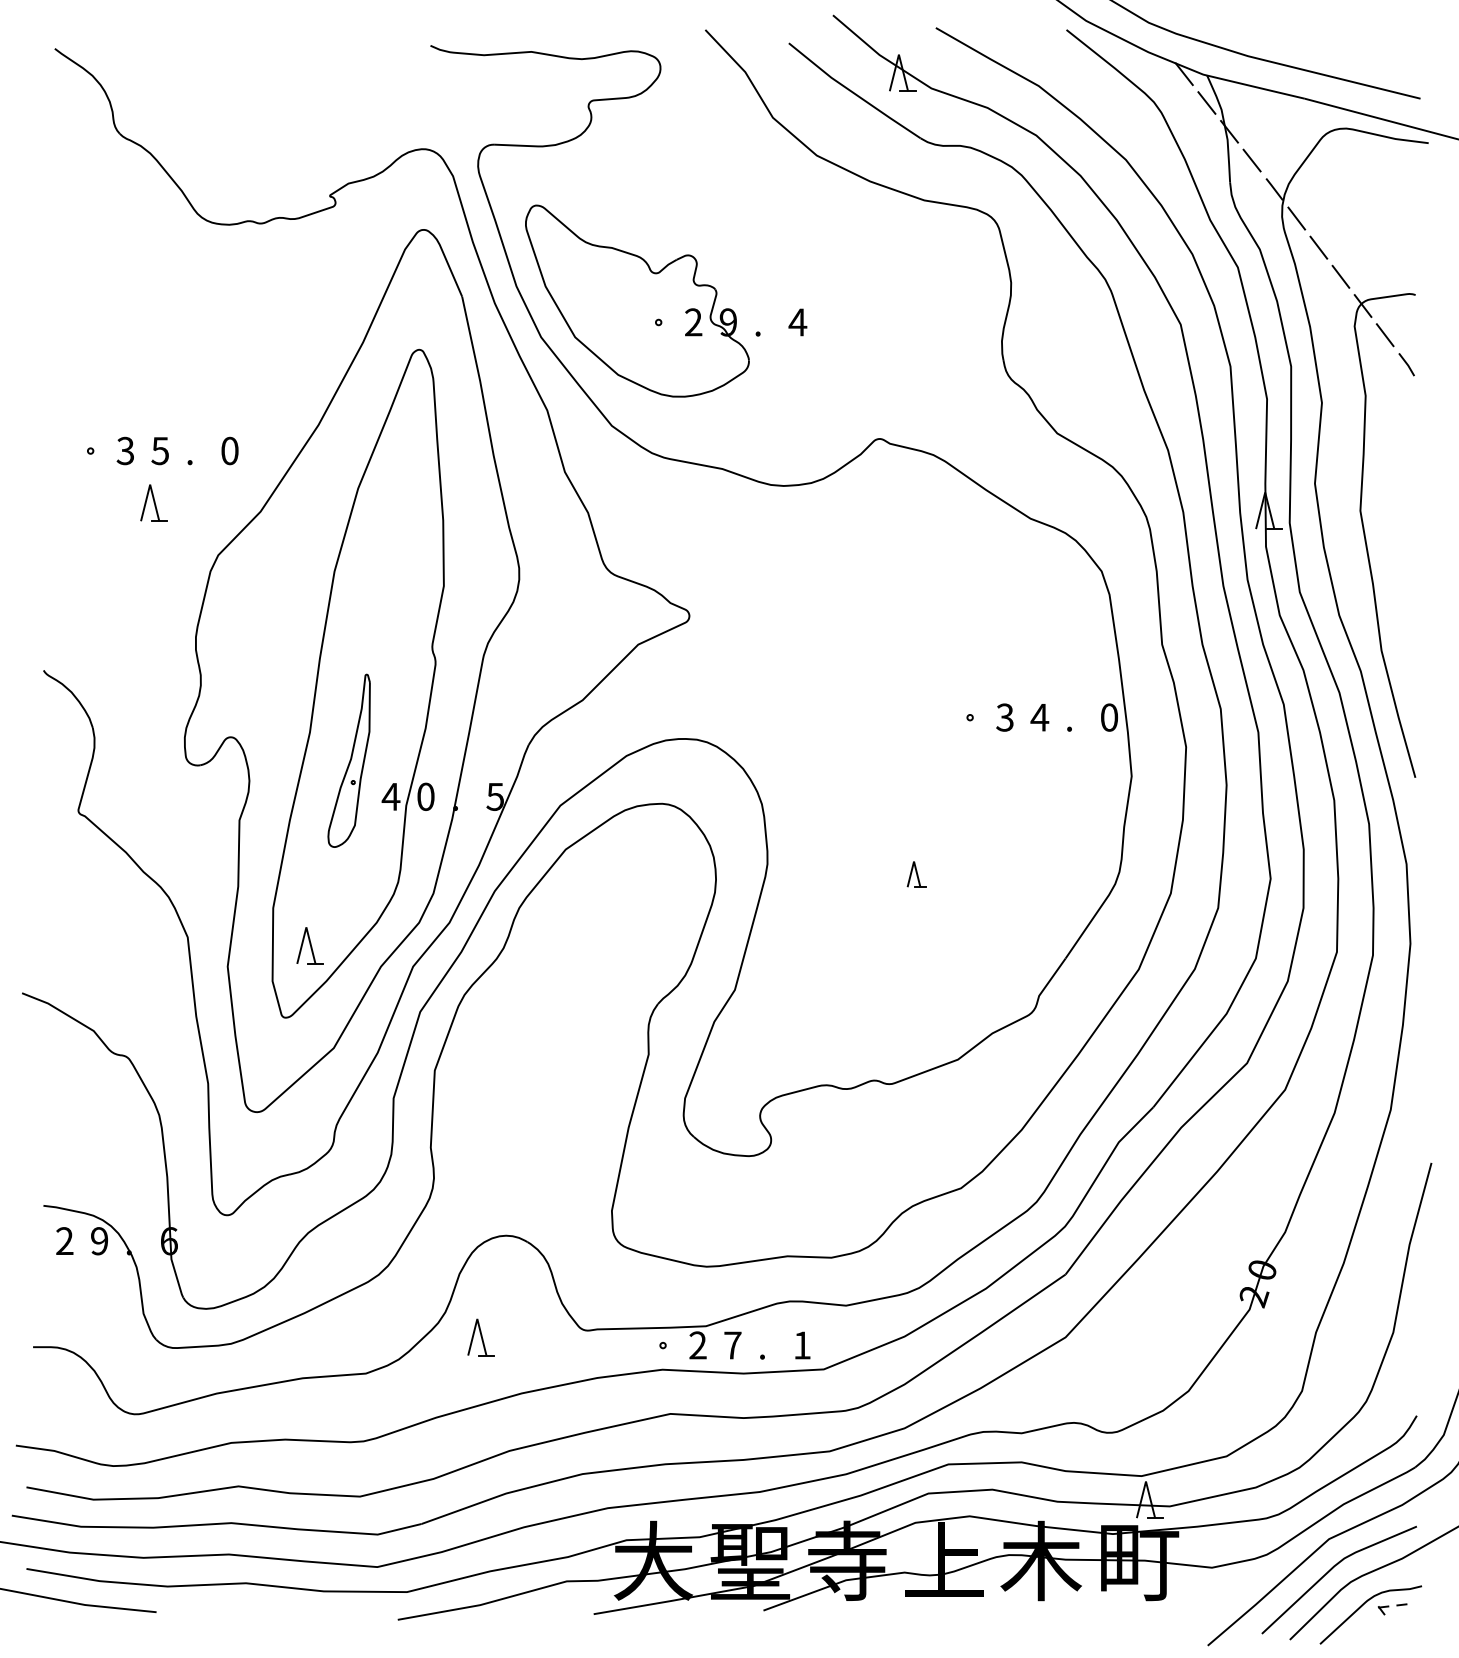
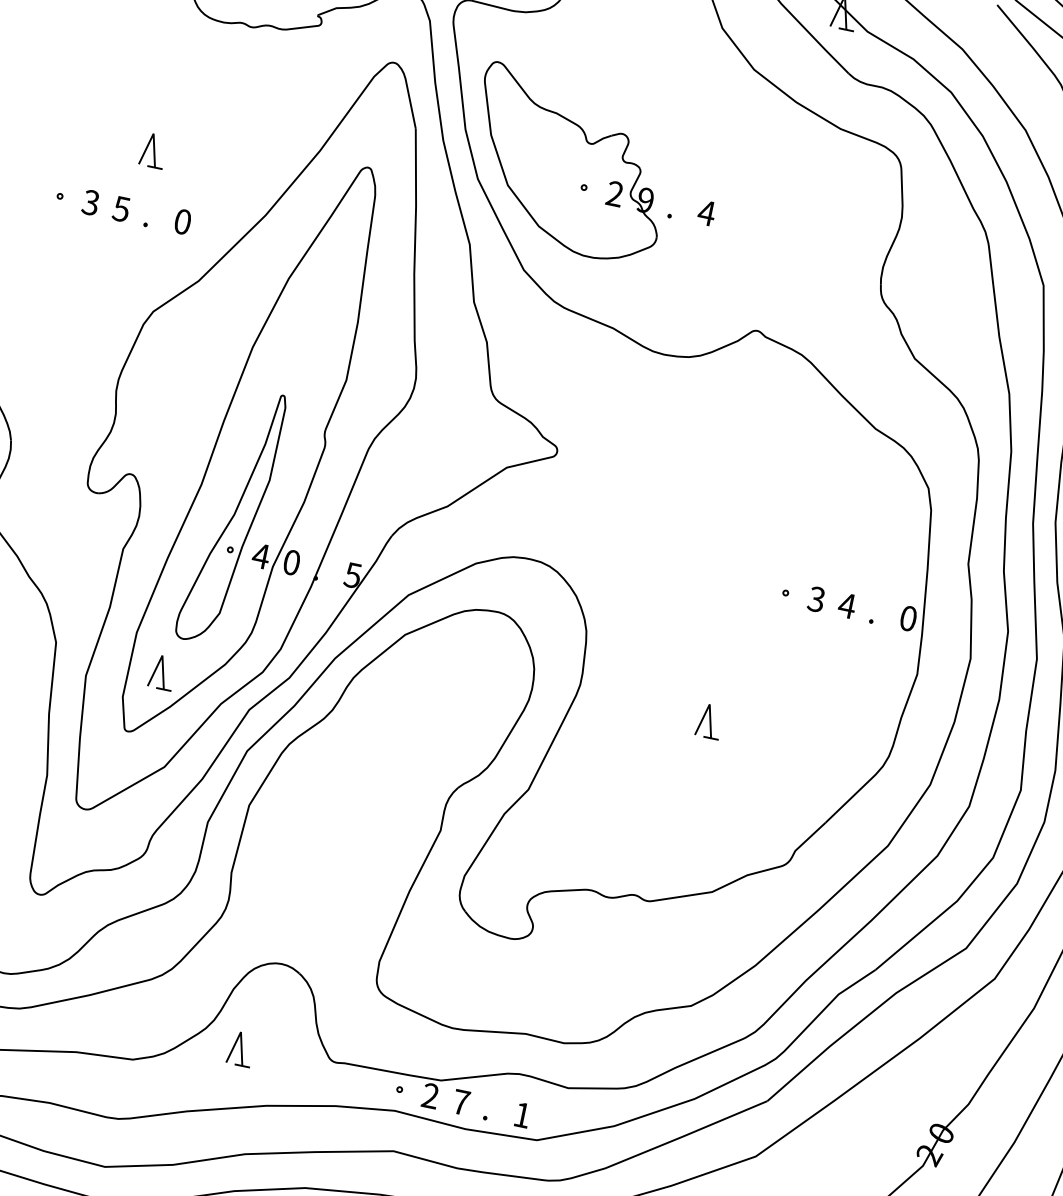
part: (153, 502) -> (153, 150), moved
part: (348, 760) -> (230, 516), size x1.67
part: (916, 874) -> (709, 721), size x1.43

